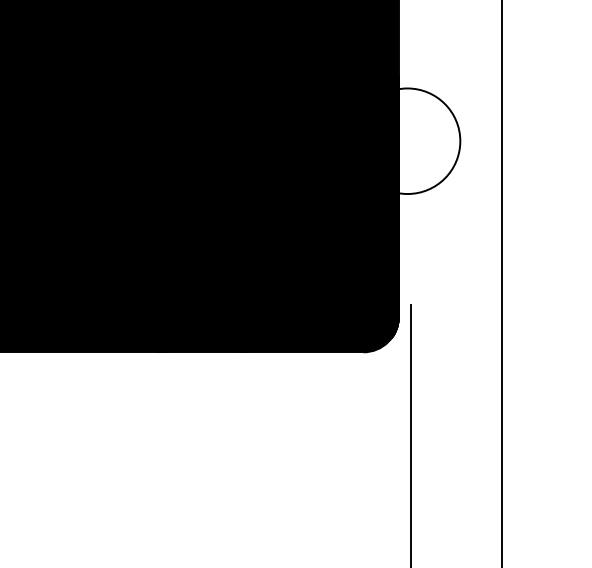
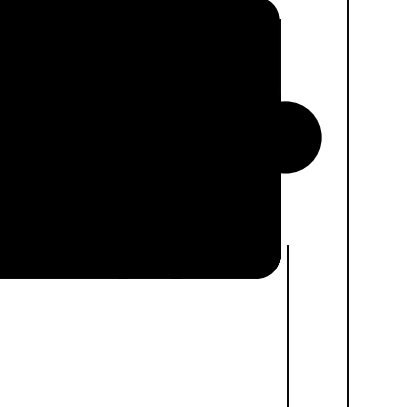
fill: (407, 141) -> (285, 137), added

